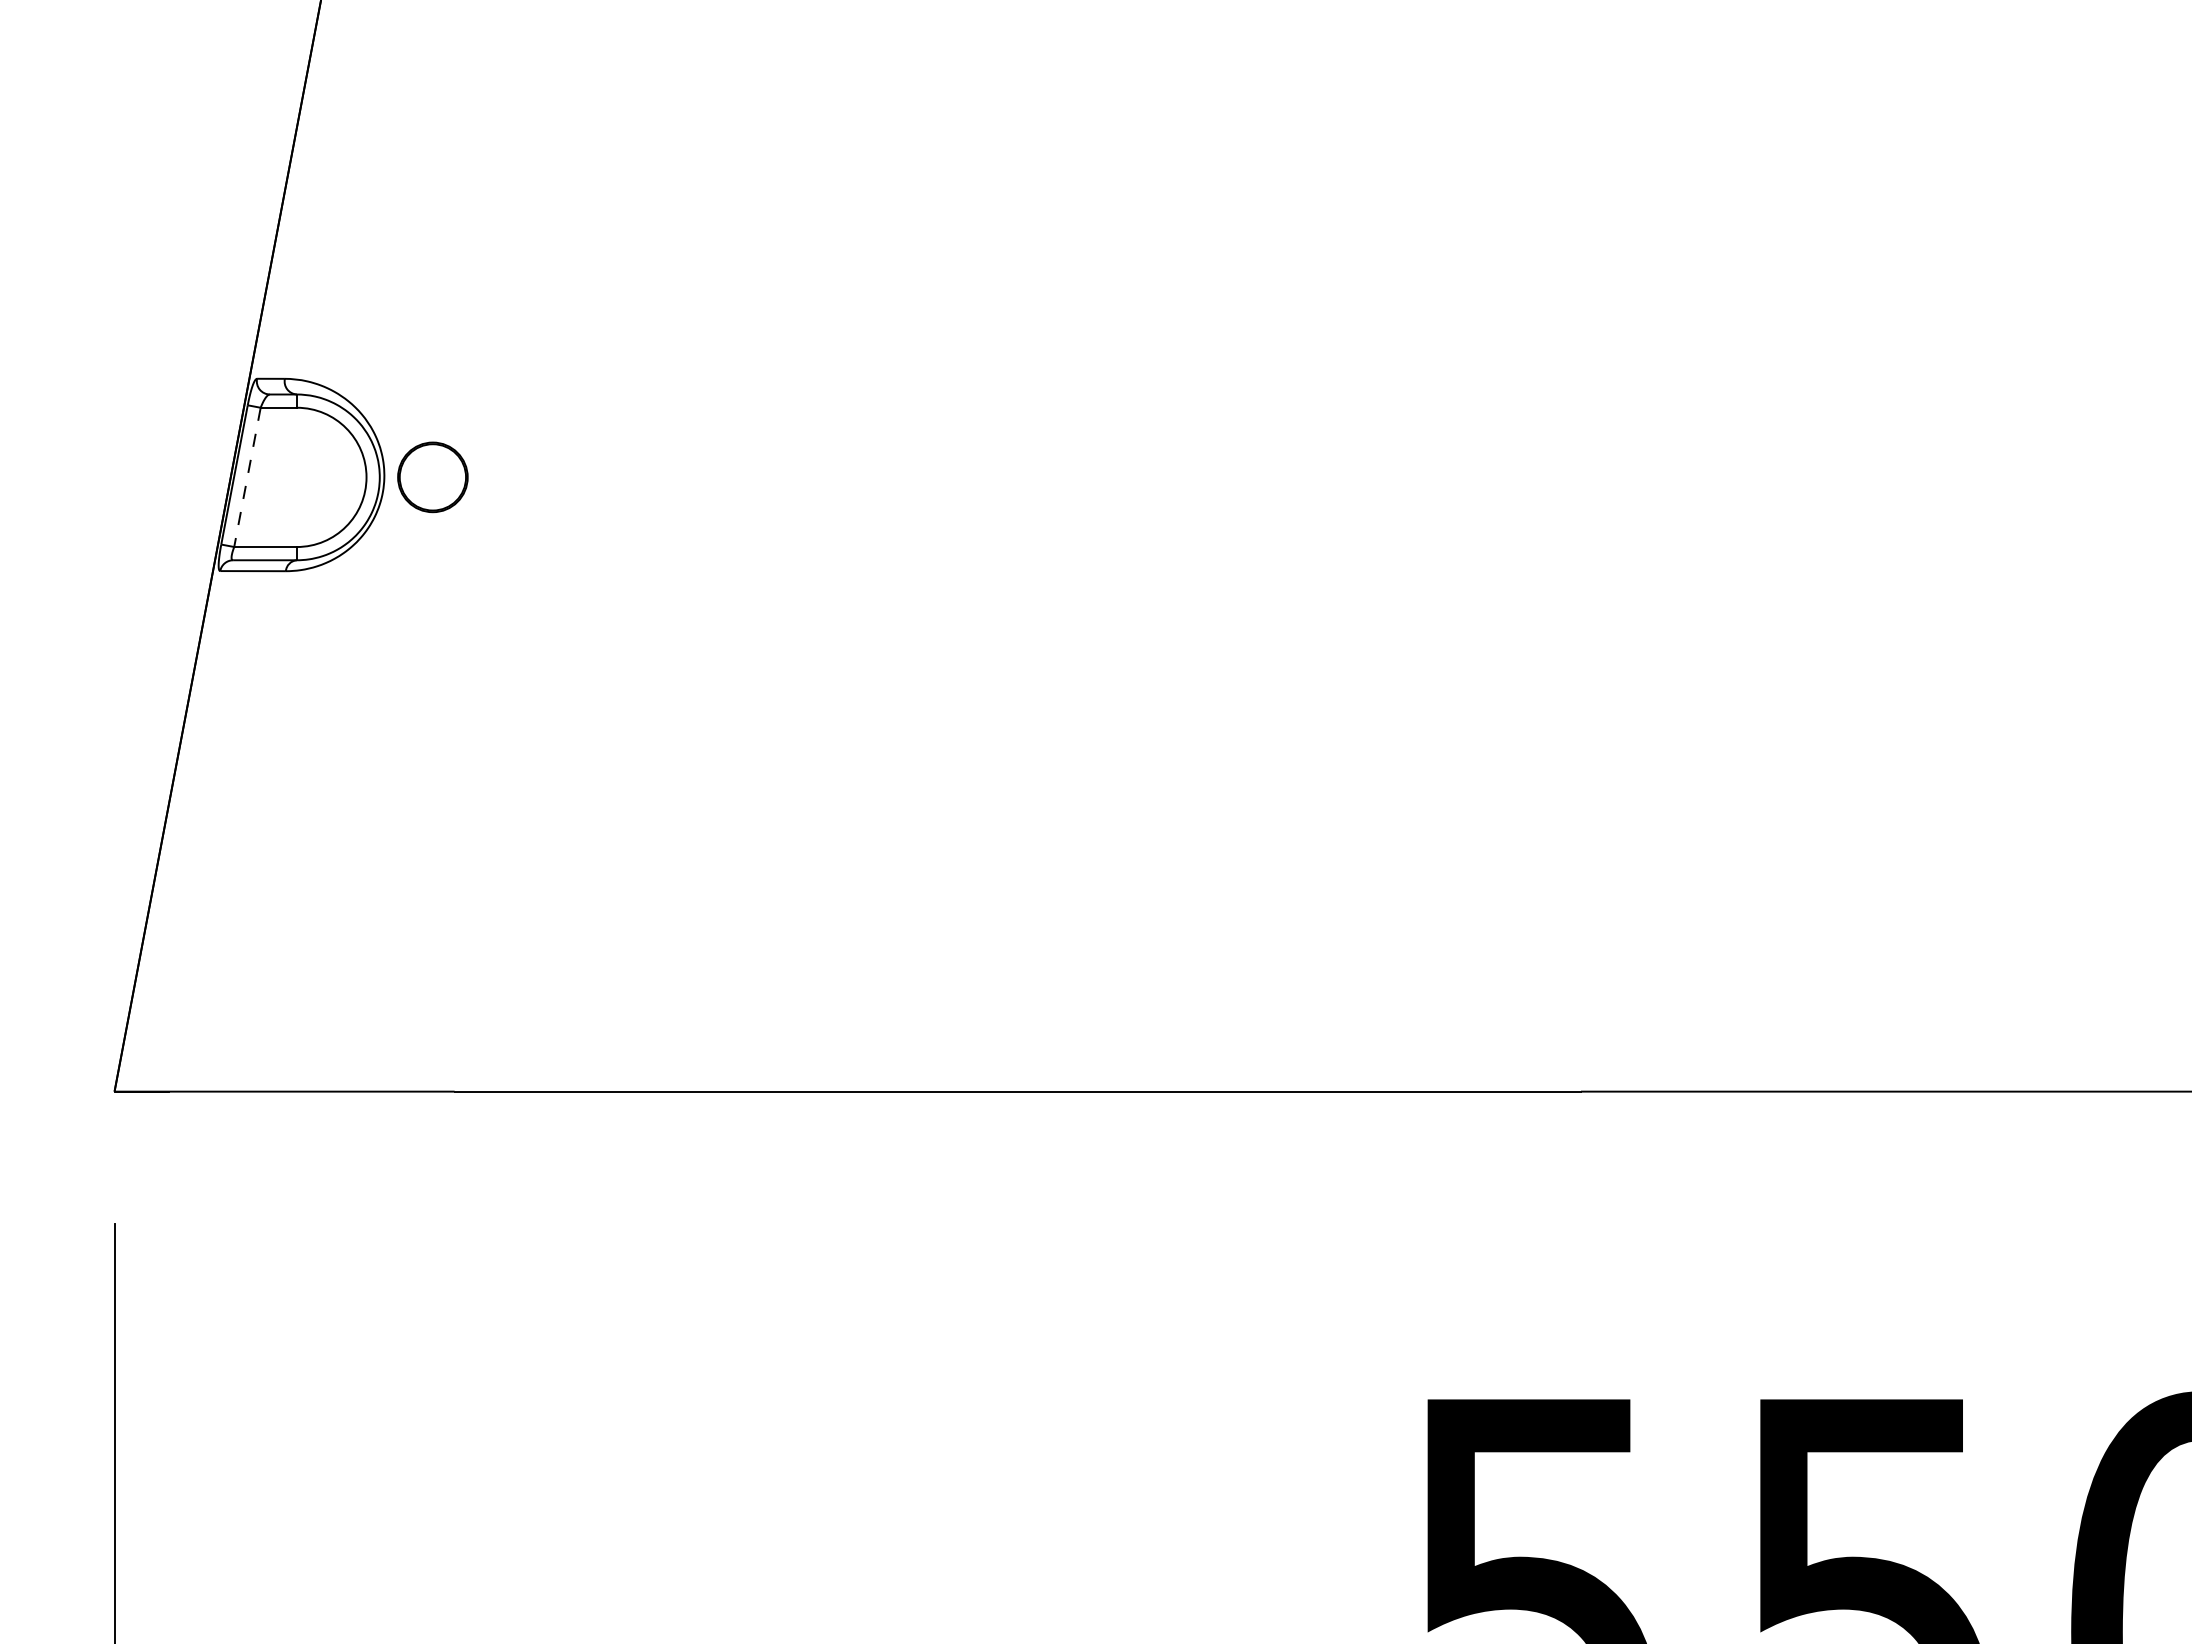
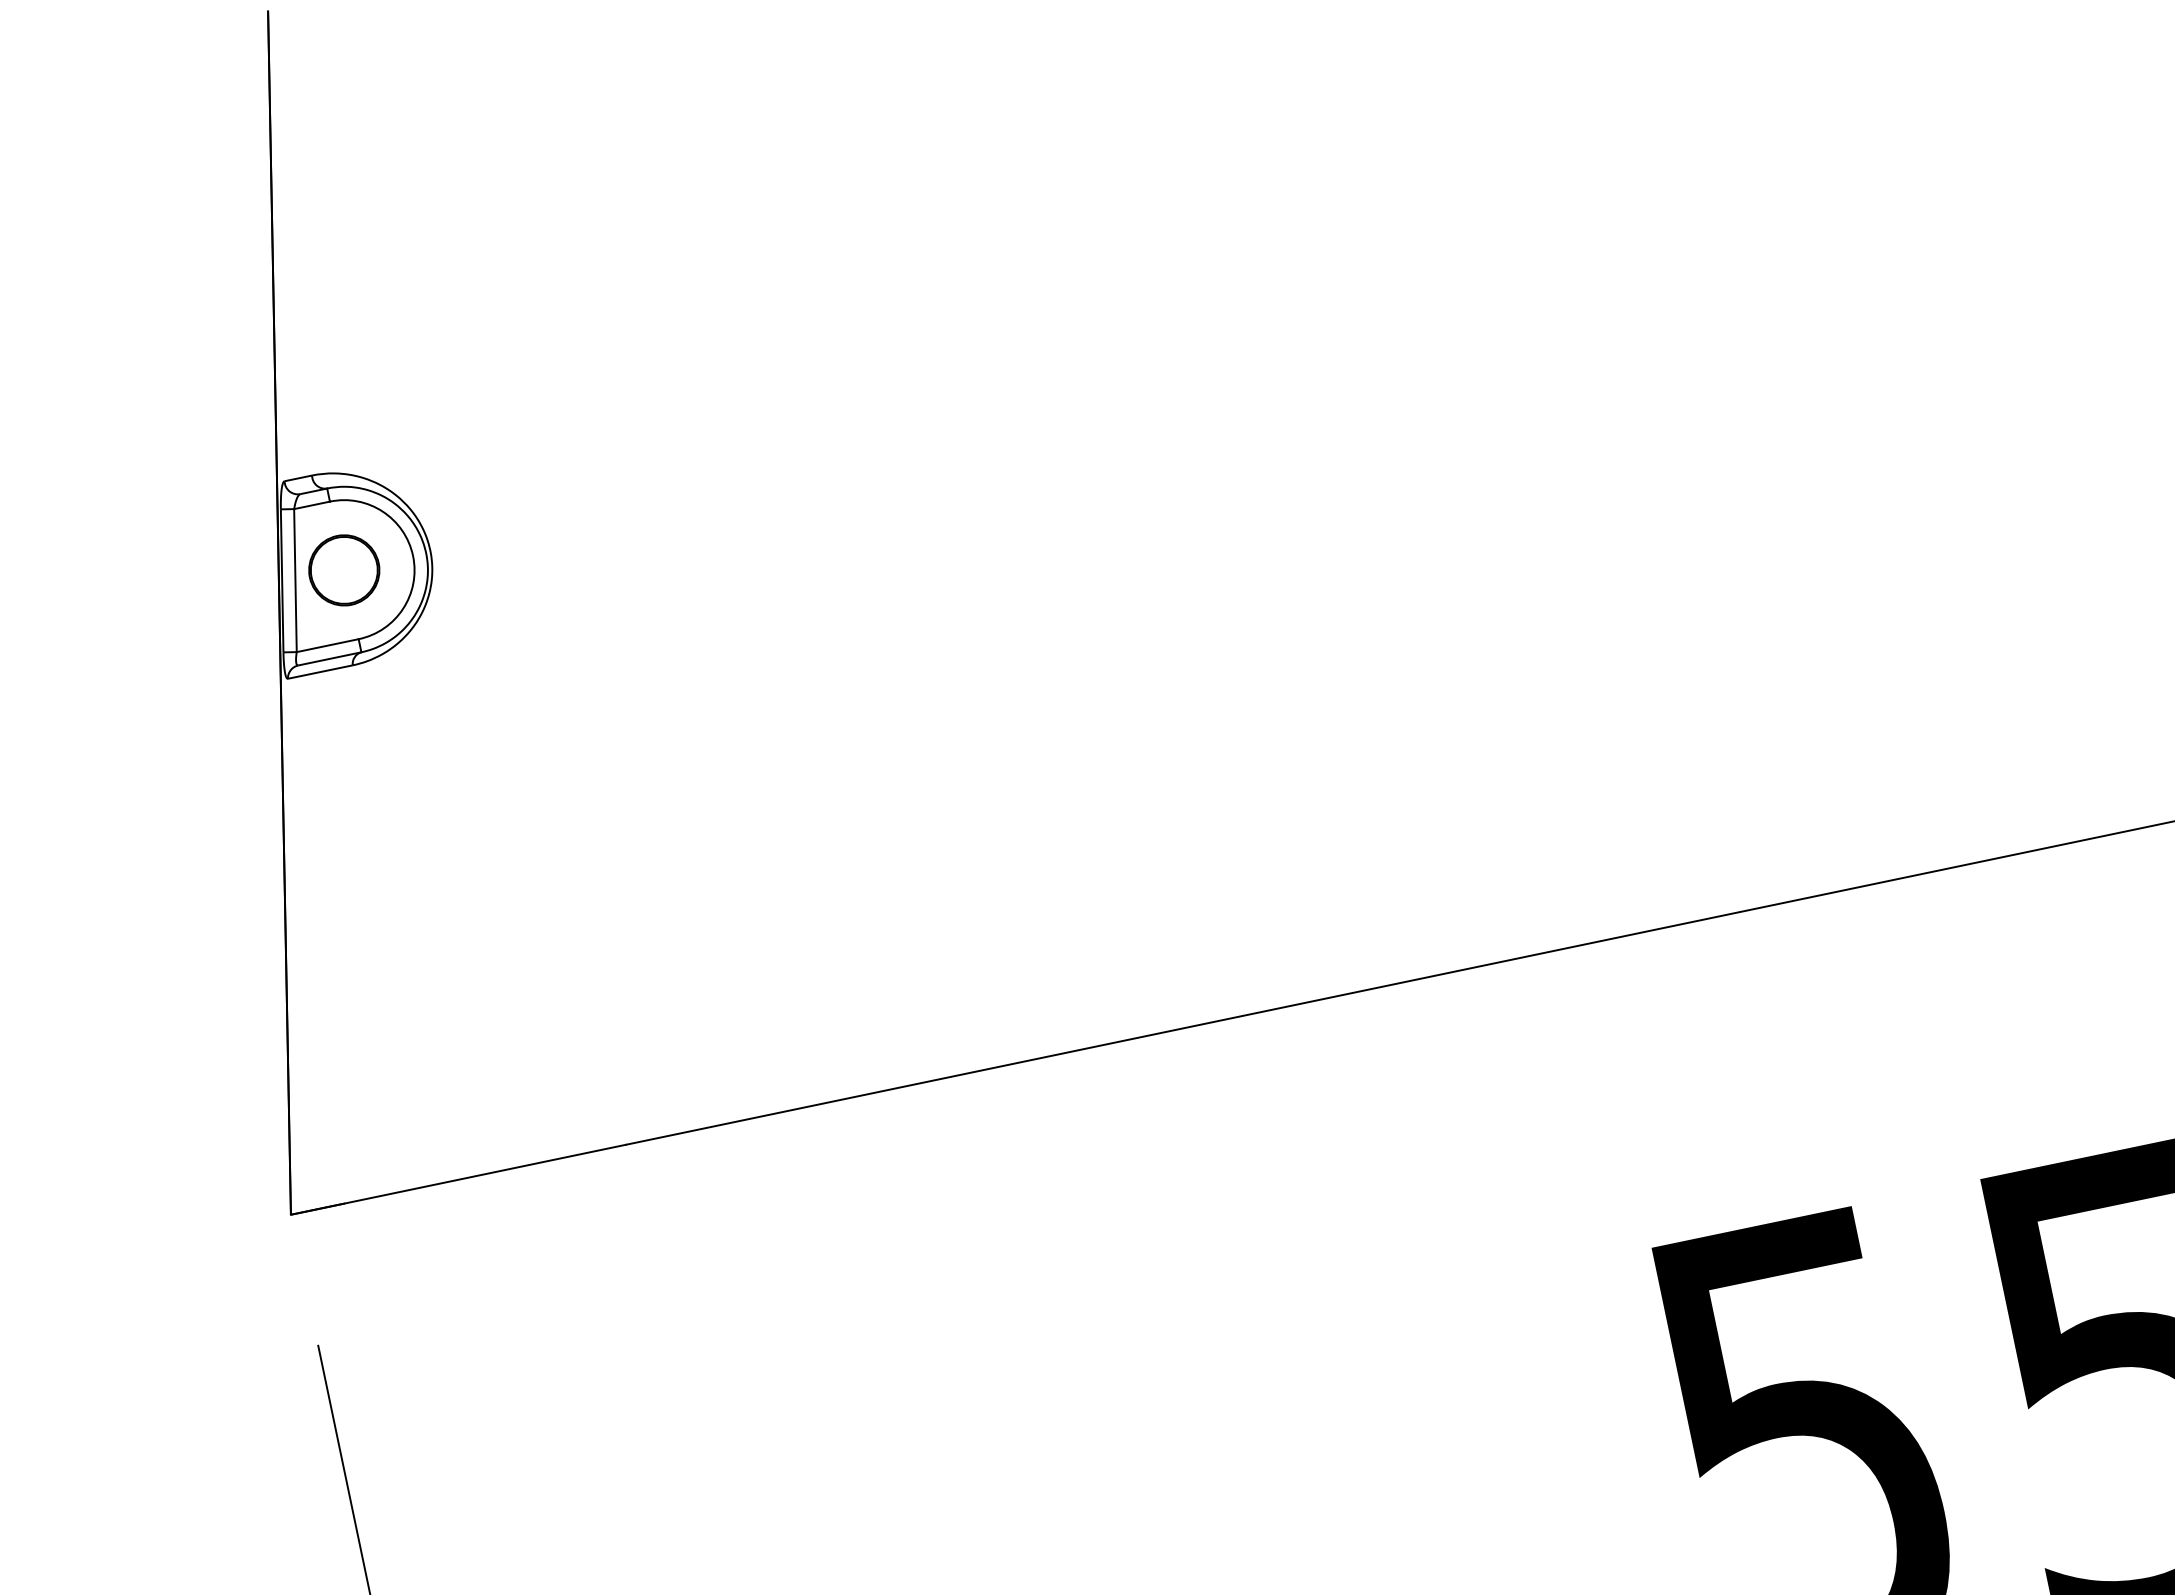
line: (247, 477) -> (295, 580), dashed -> solid
part: (432, 477) -> (343, 570), moved

